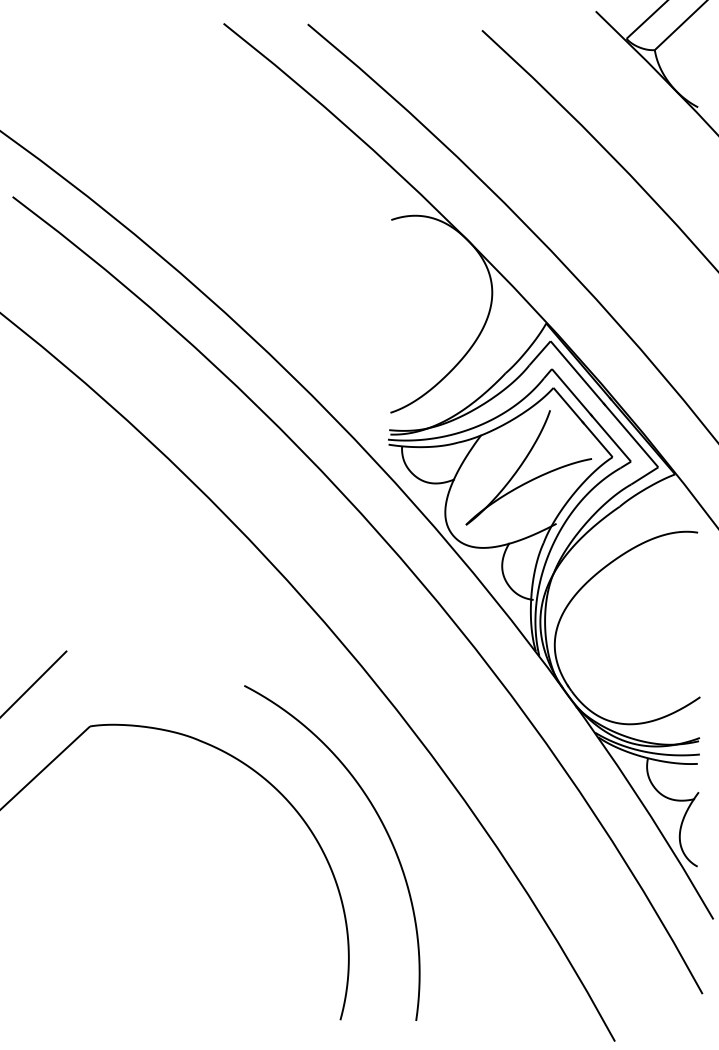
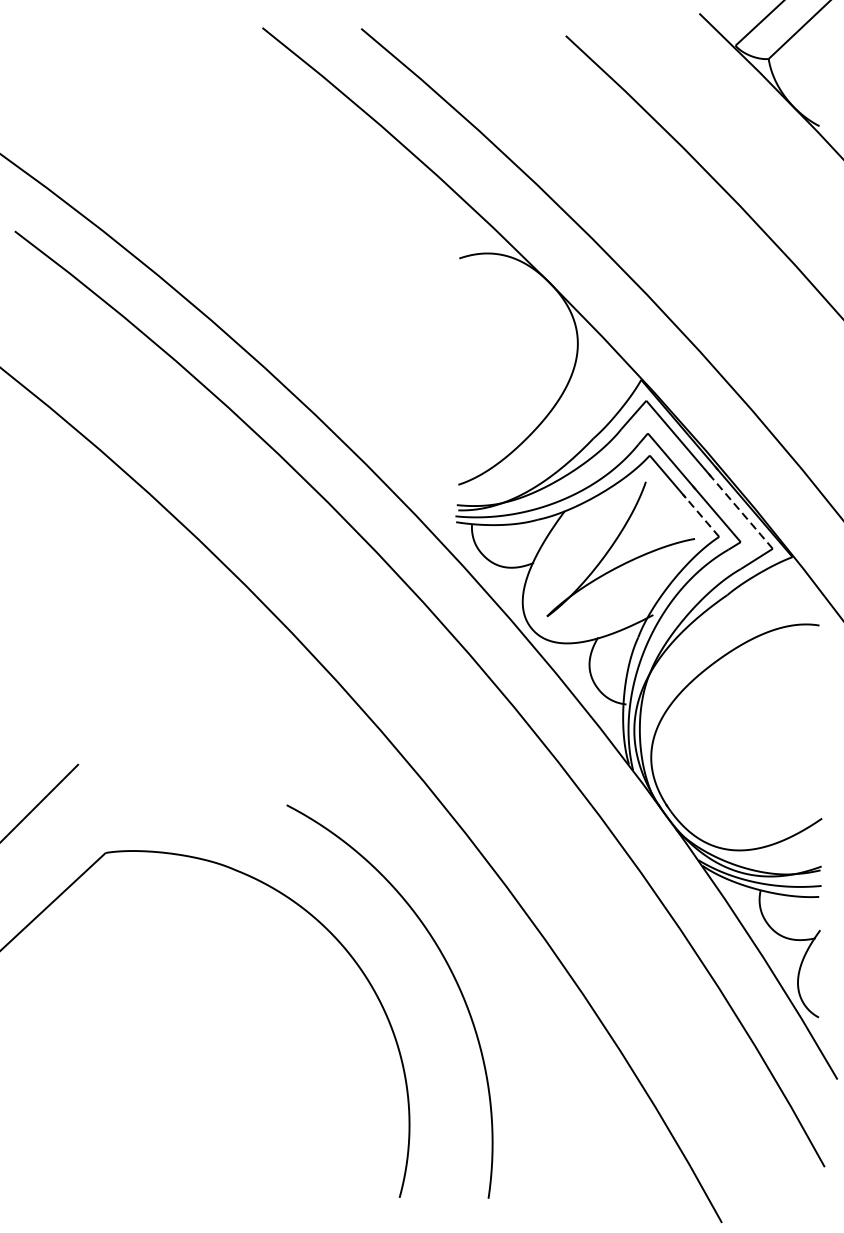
line: (630, 434) -> (740, 510), solid -> dashed
line: (597, 439) -> (701, 516), solid -> dashed

